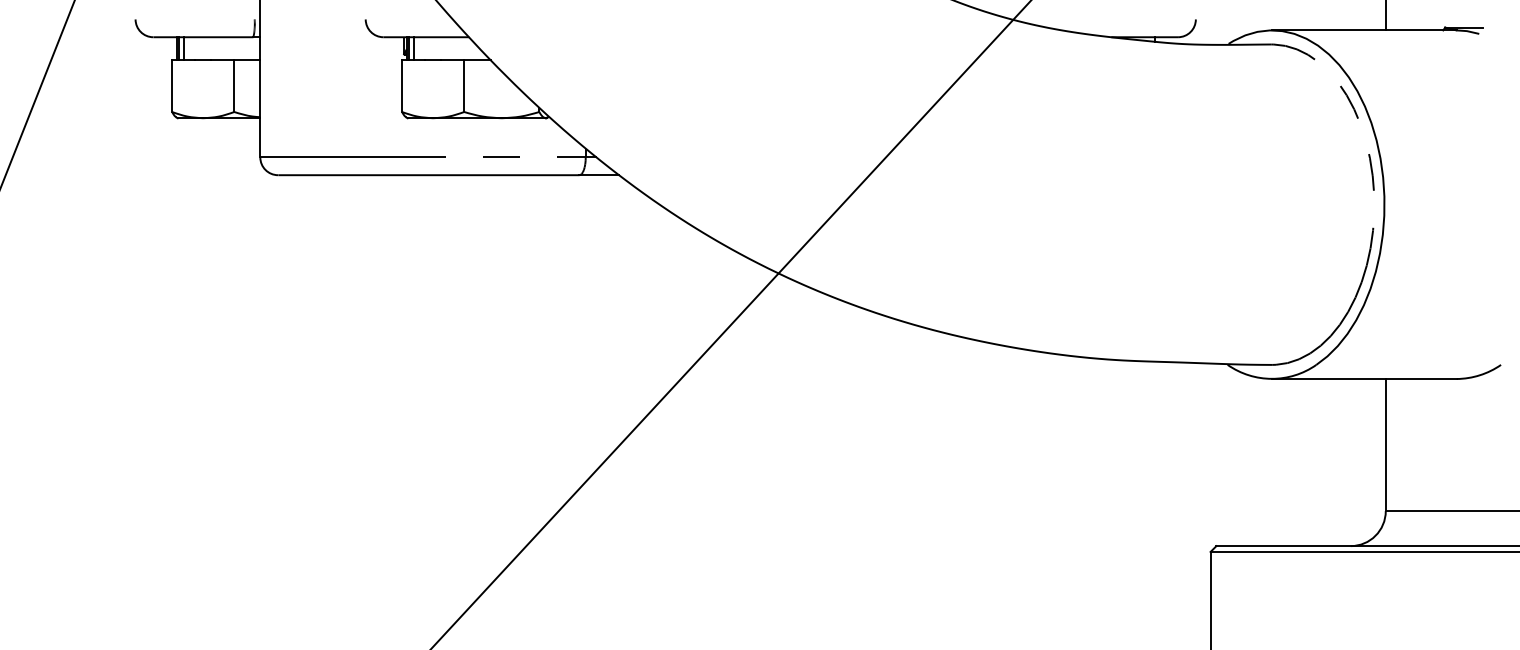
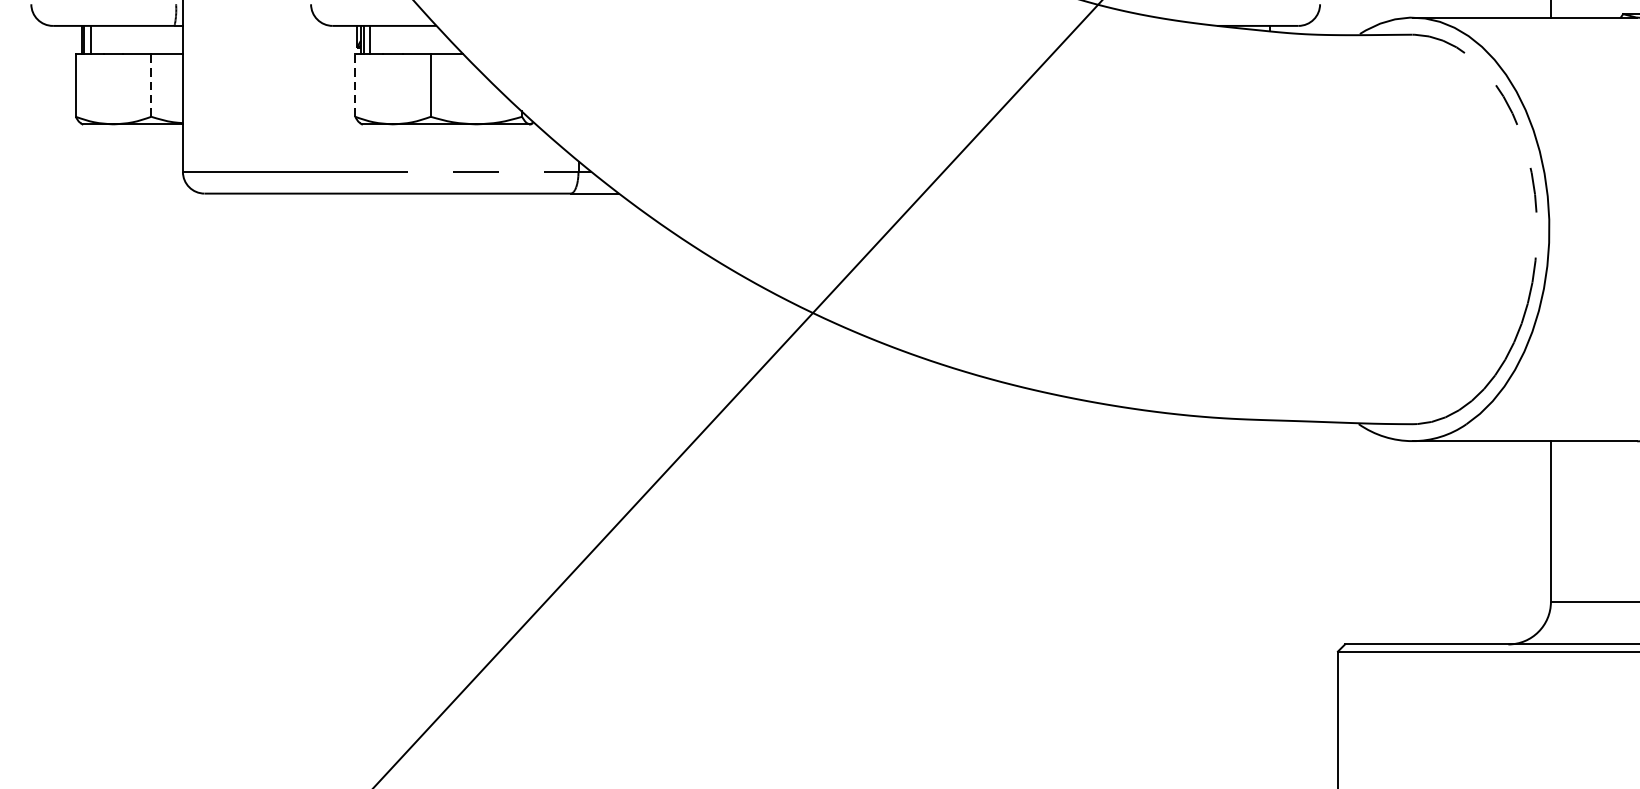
line: (234, 86) -> (151, 85), solid -> dashed
line: (402, 86) -> (355, 85), solid -> dashed

